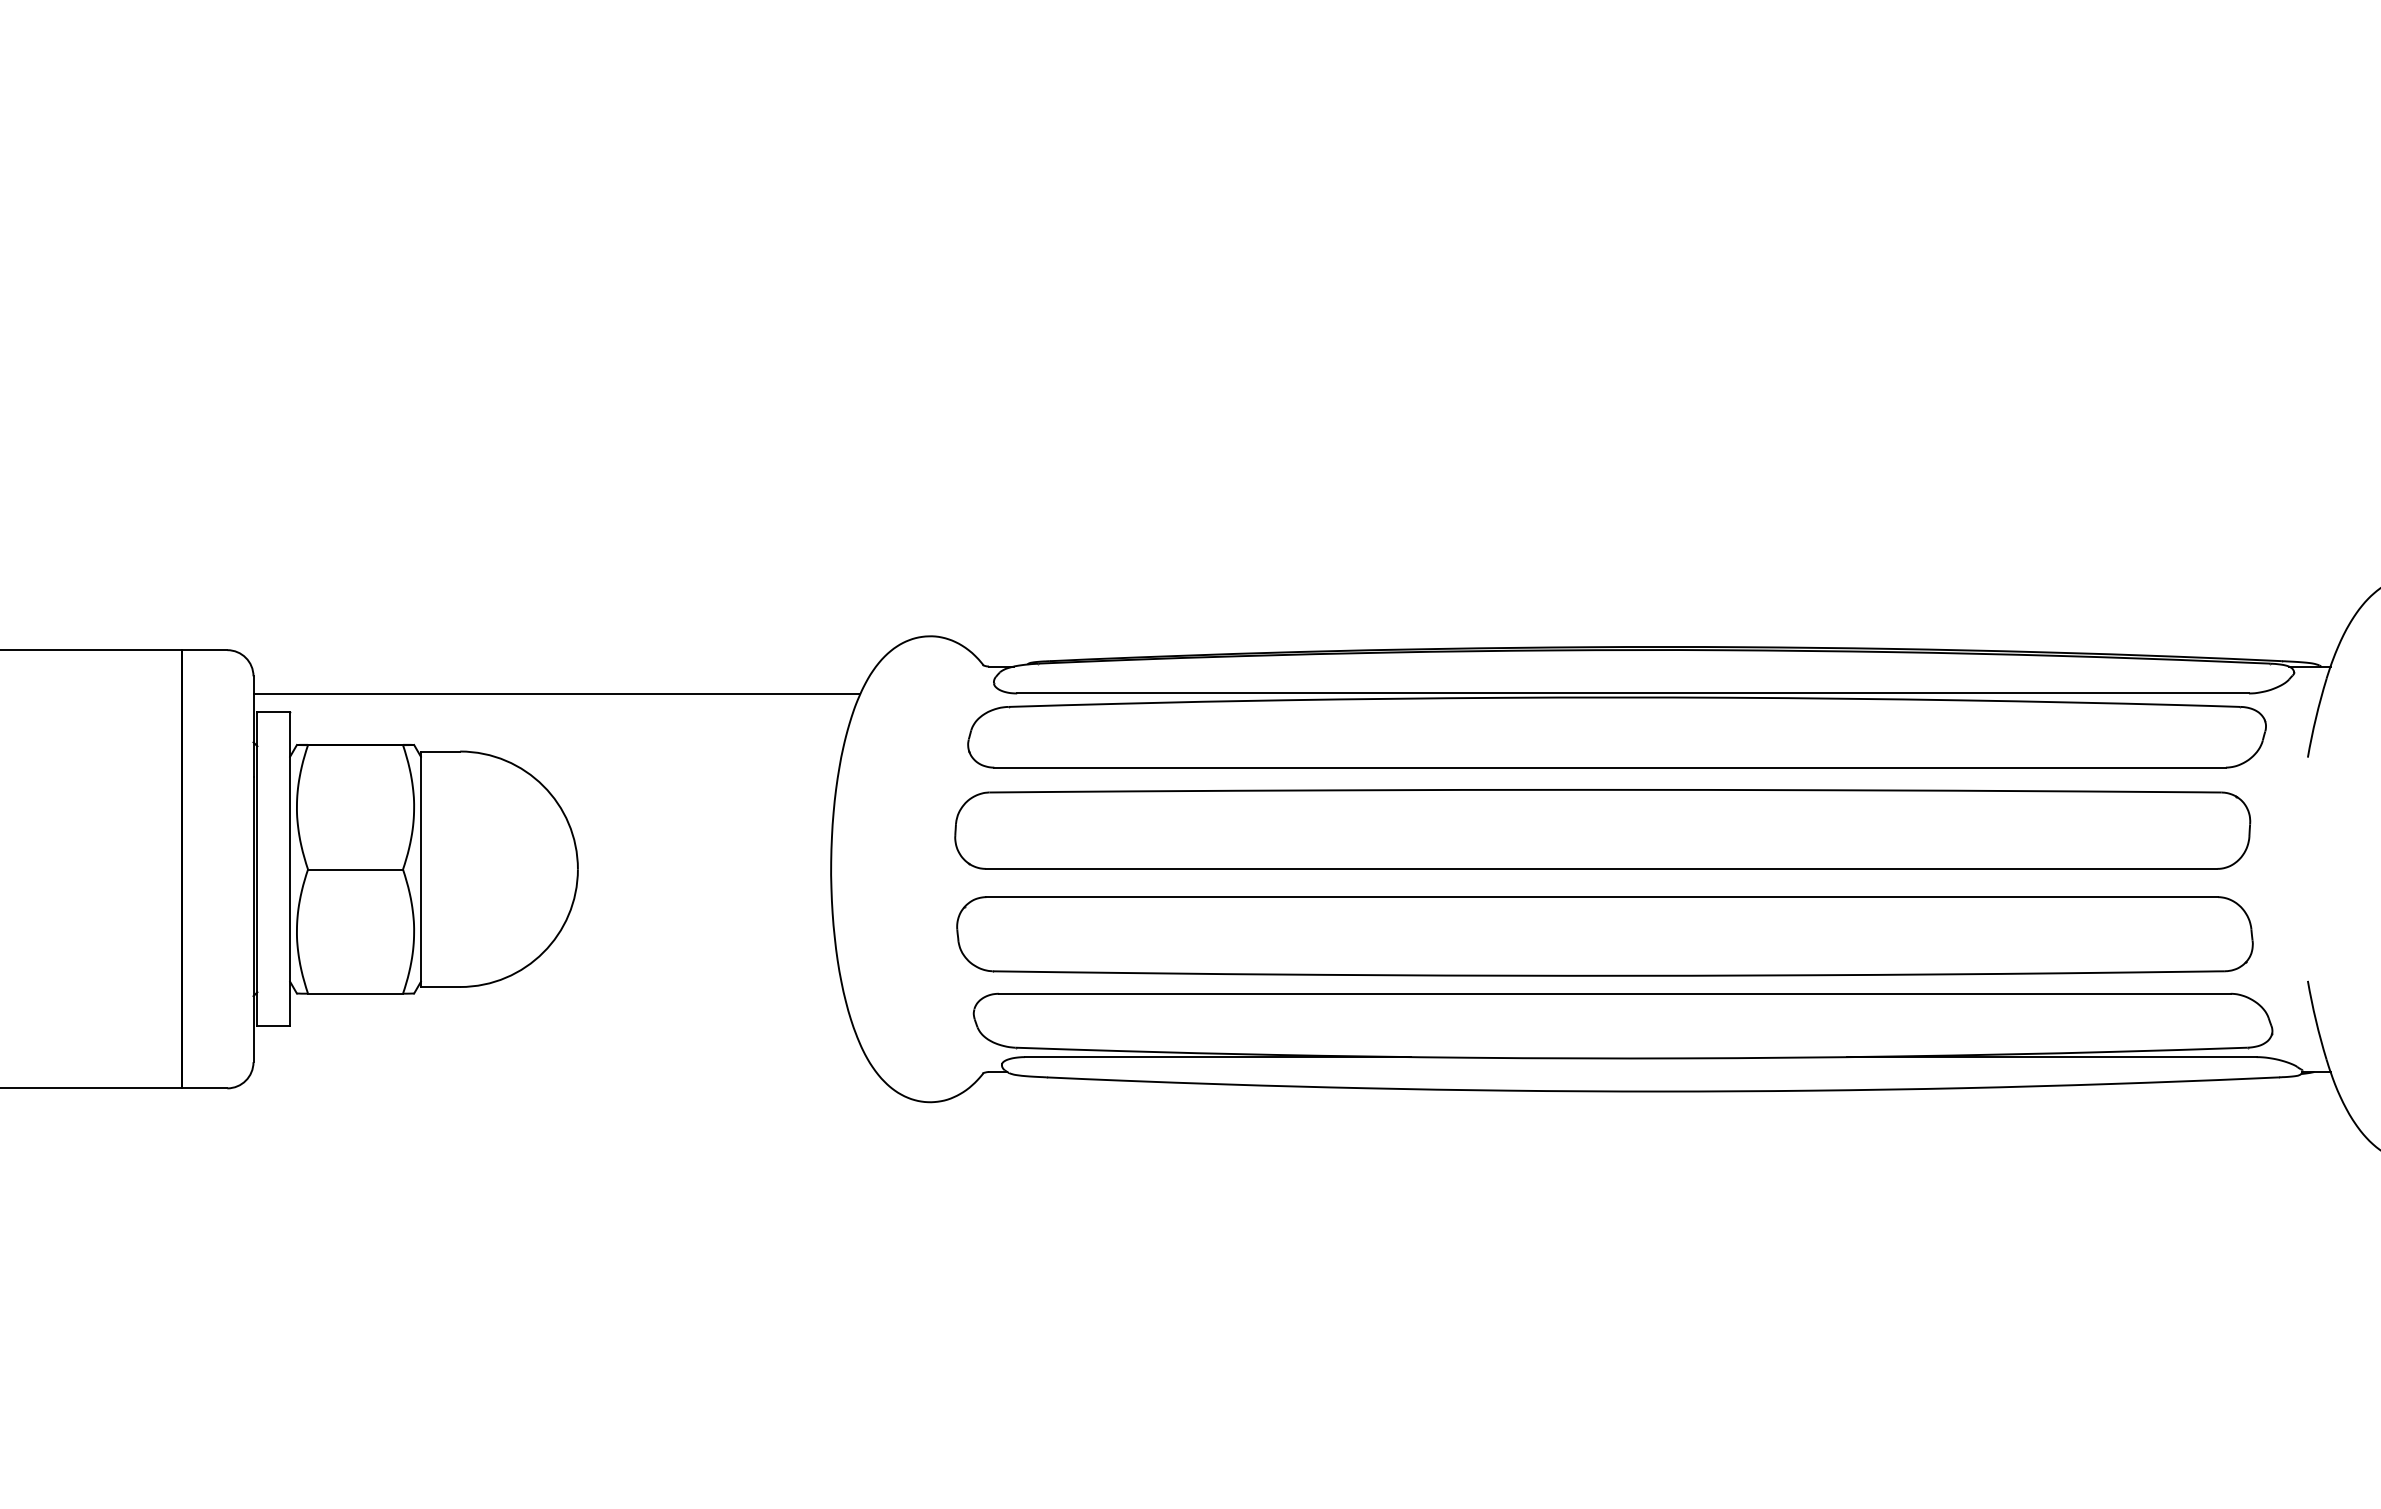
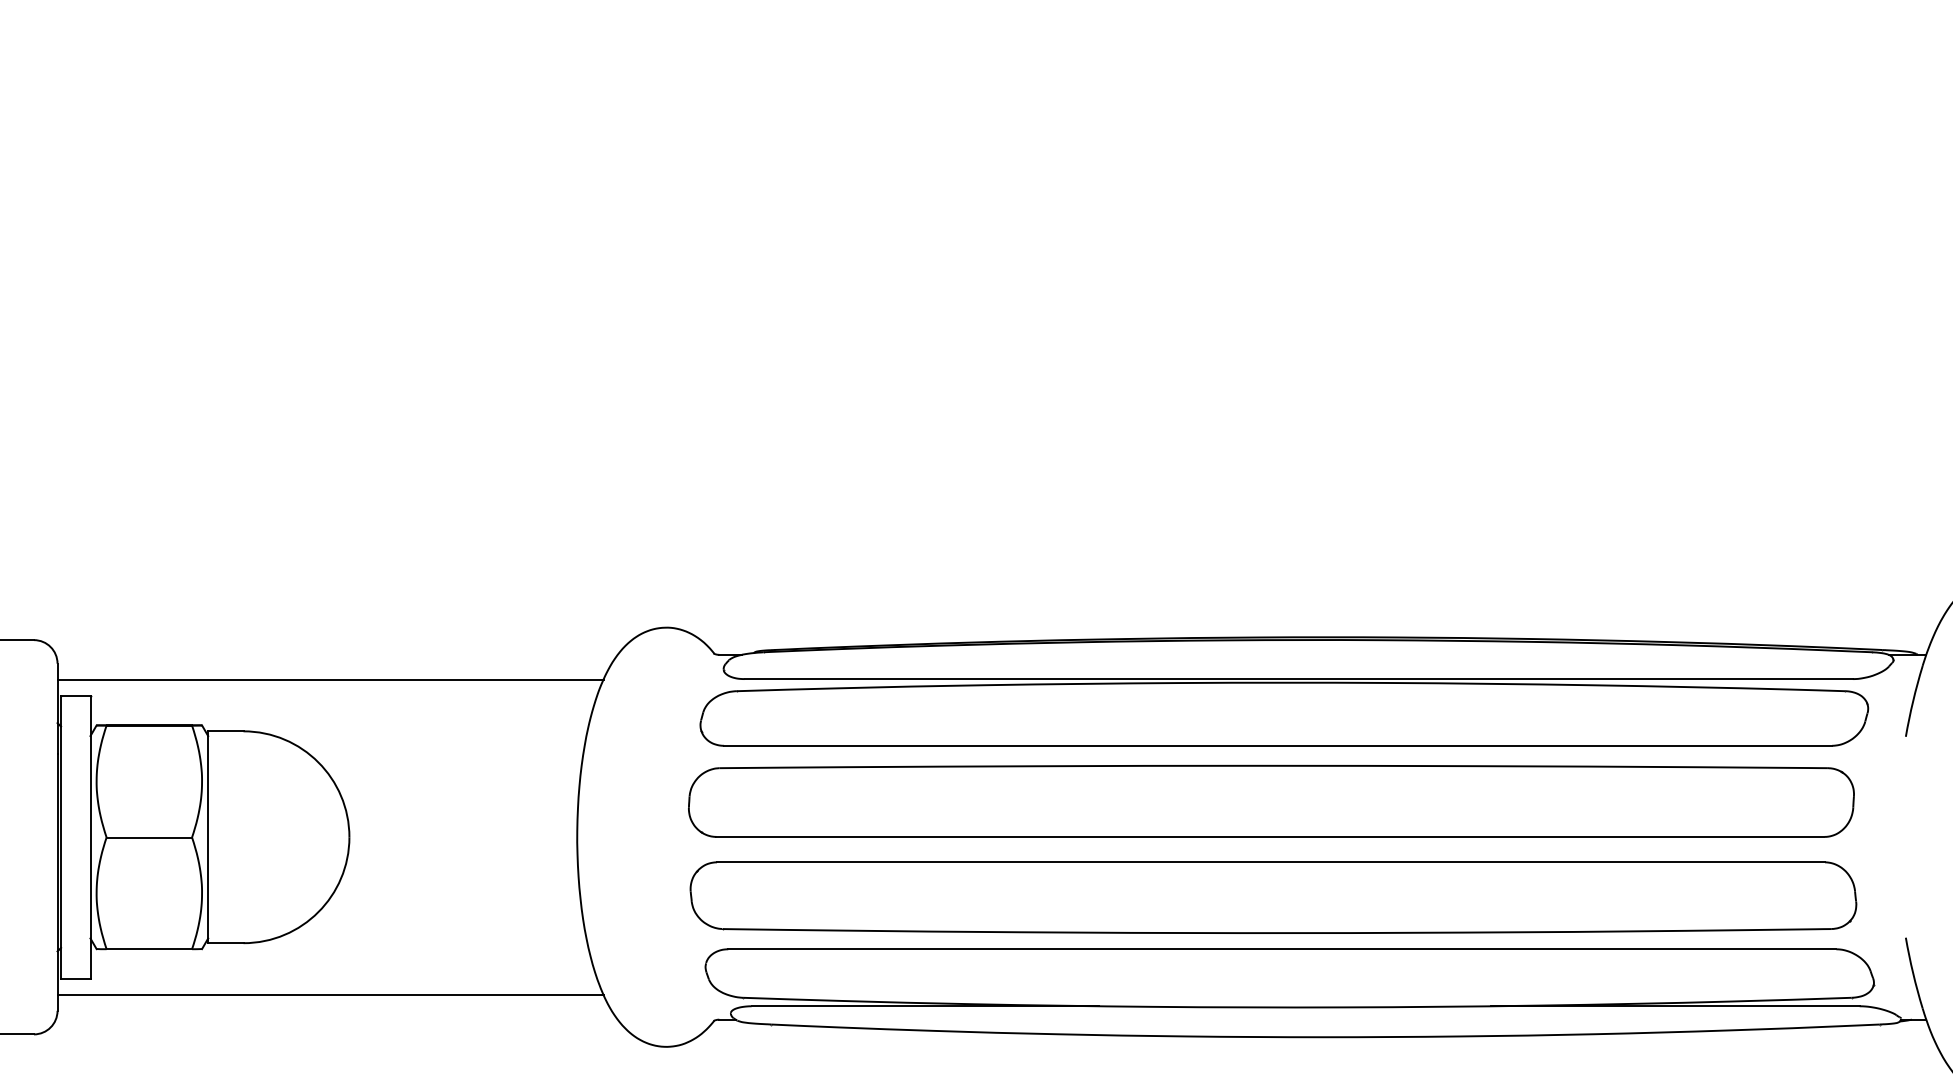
line: (556, 1044) -> (330, 994), added

